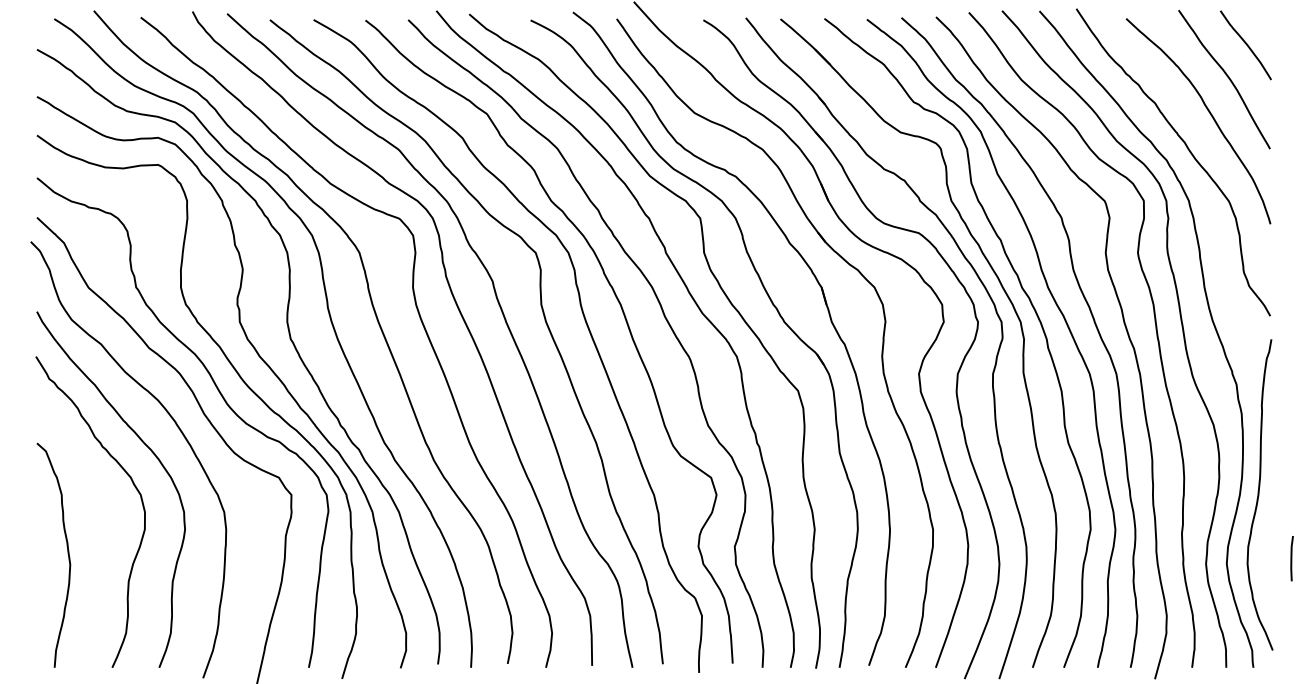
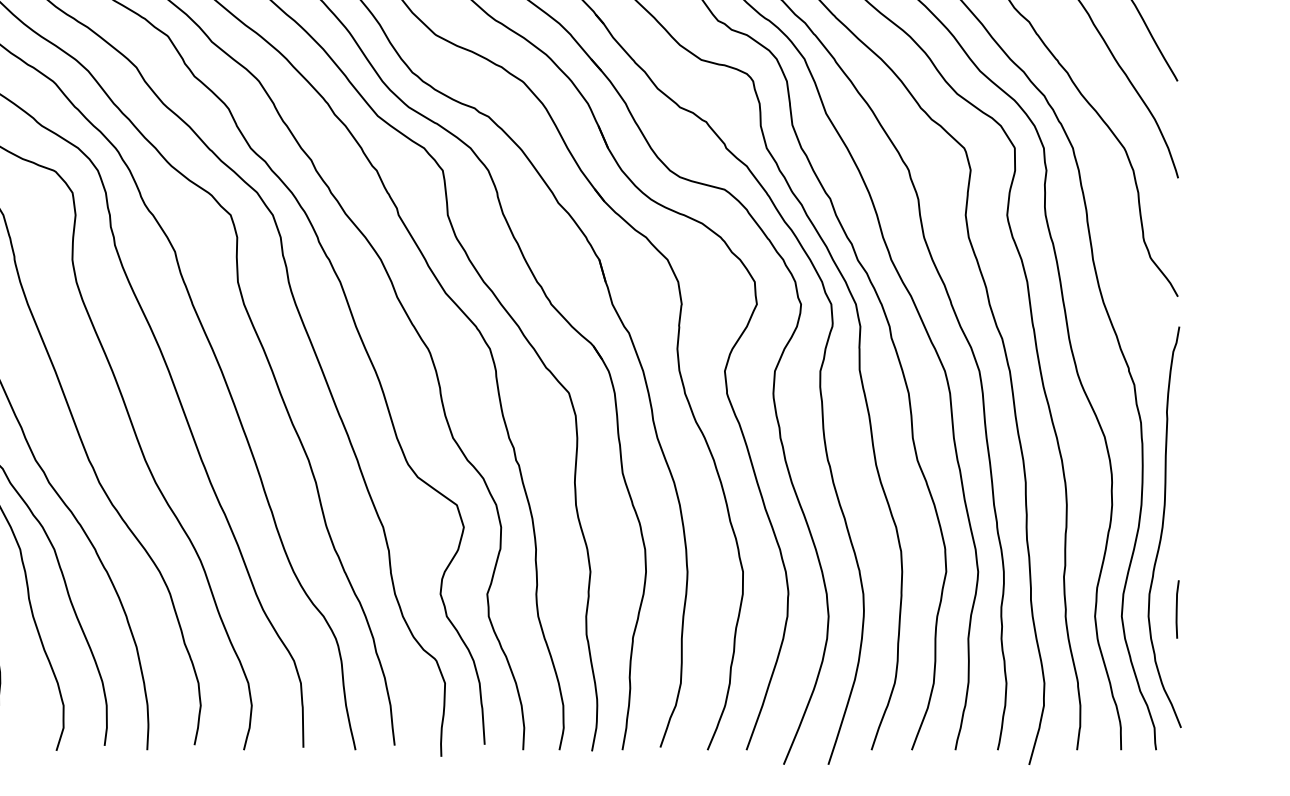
line: (1291, 558) -> (1176, 609), moved

